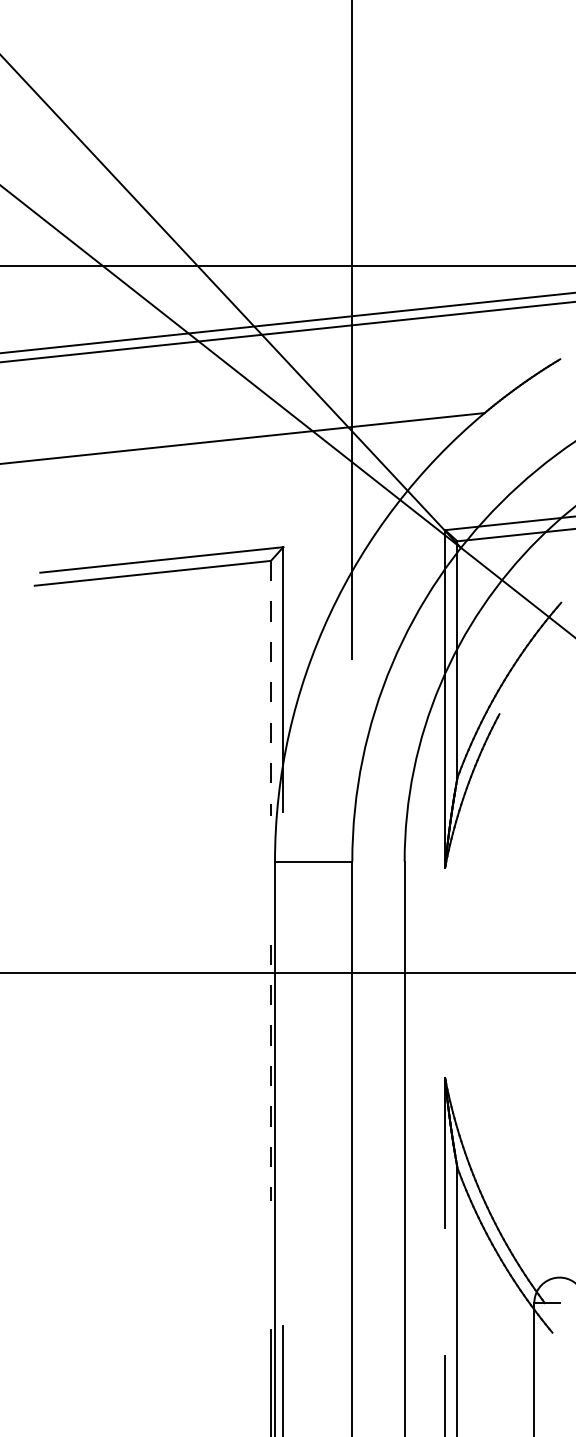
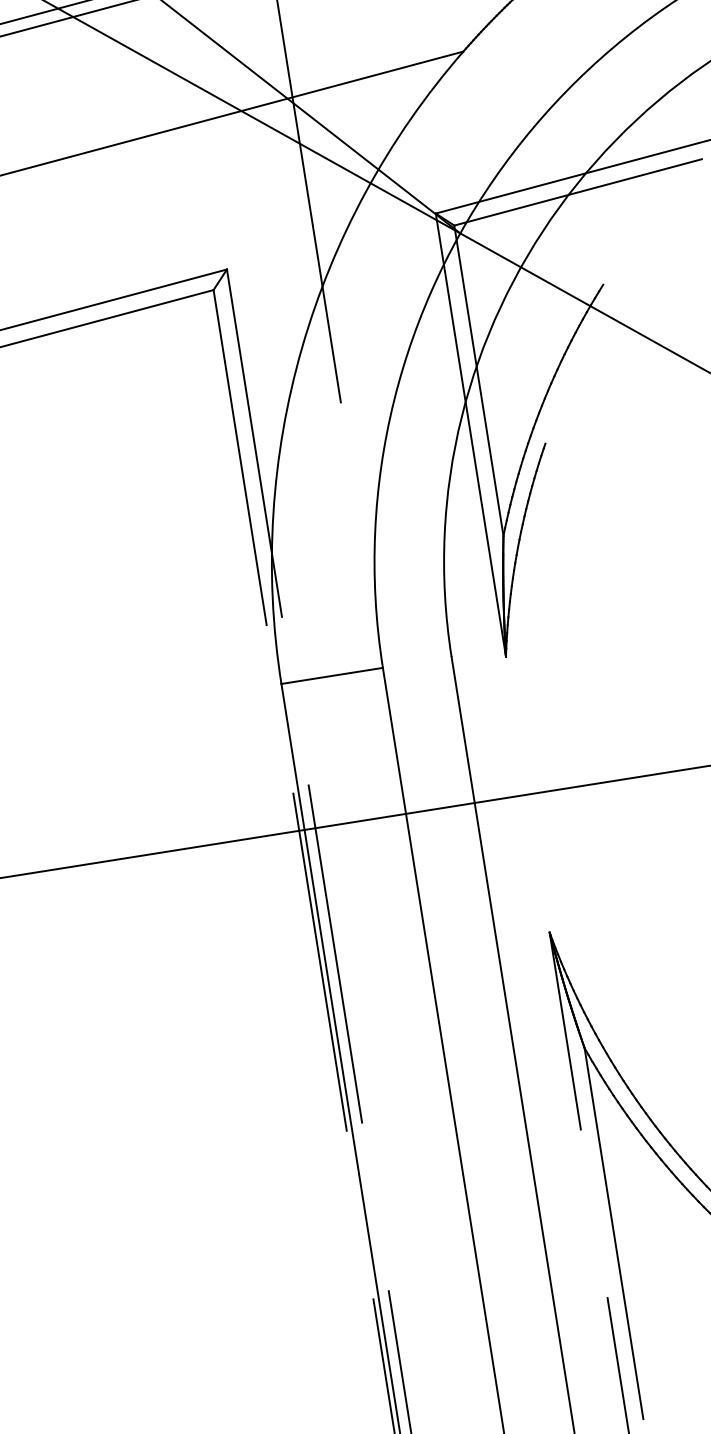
line: (270, 688) -> (239, 457), dashed -> solid
line: (283, 1068) -> (335, 953), added
line: (270, 1073) -> (319, 962), dashed -> solid

